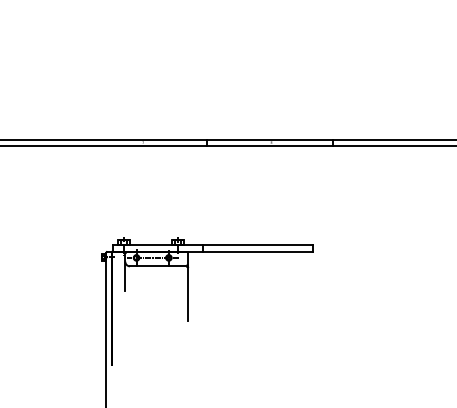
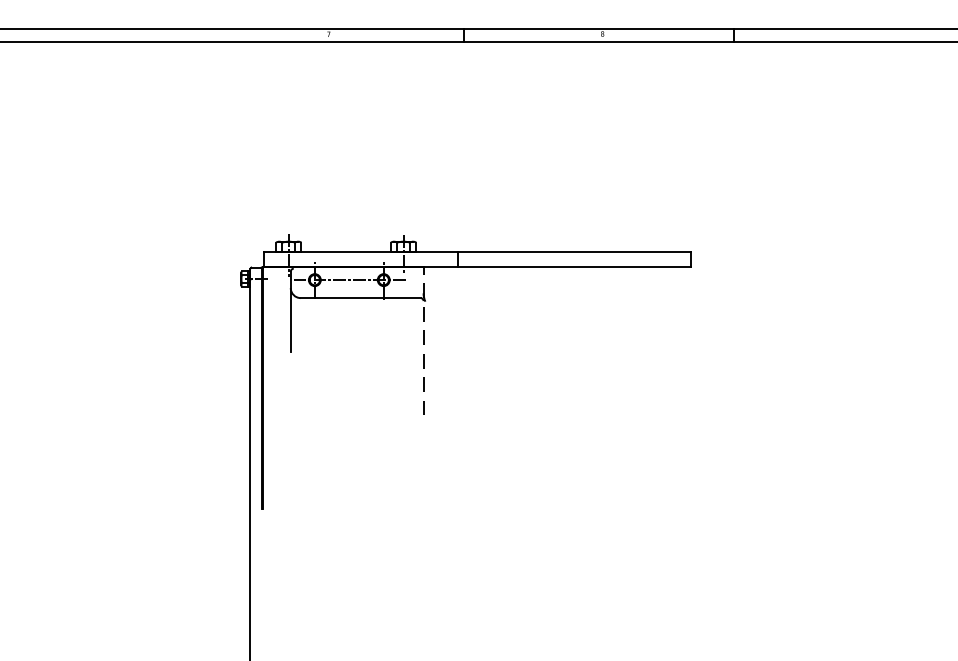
line: (187, 286) -> (423, 341), solid -> dashed

